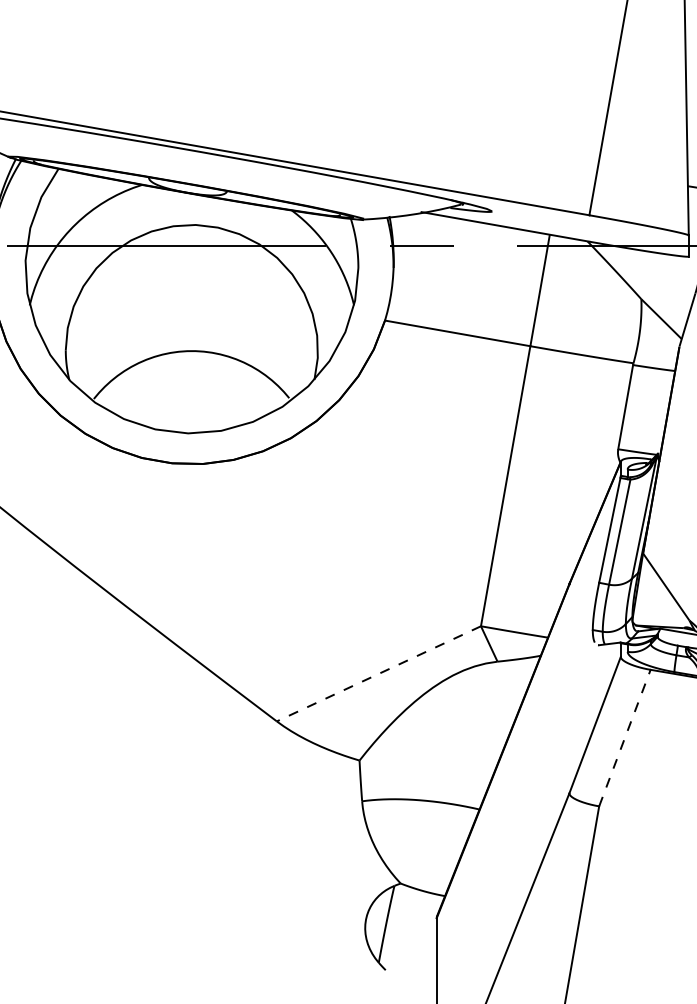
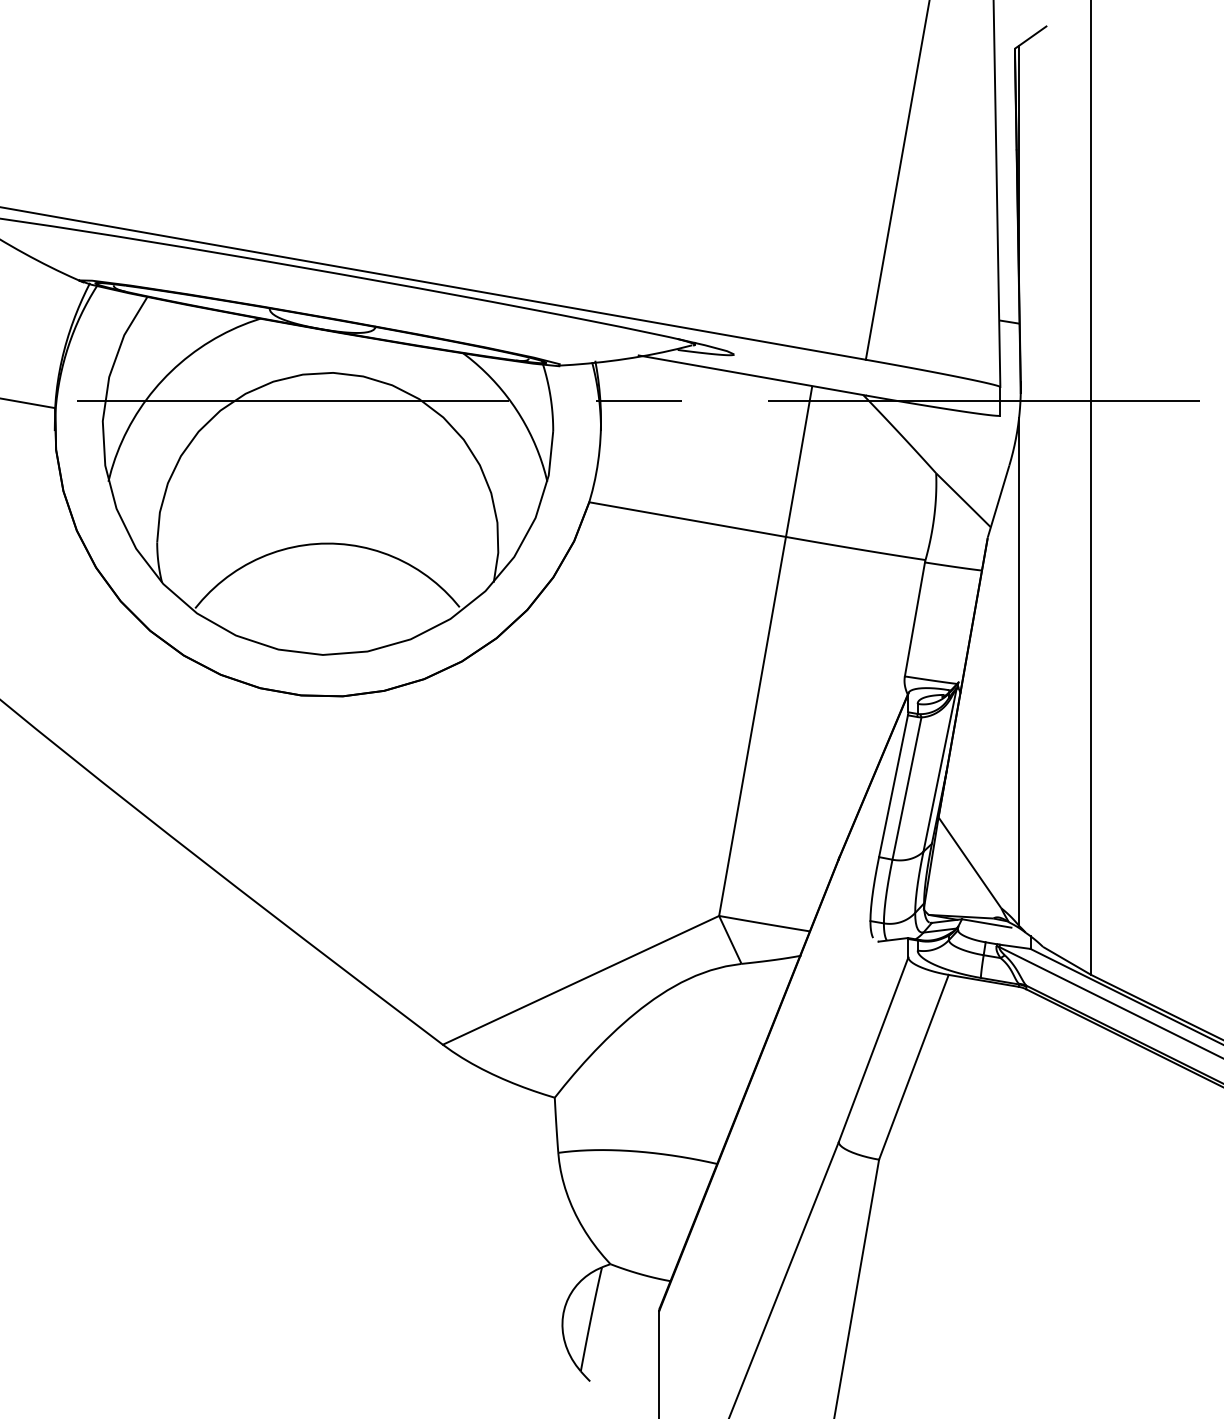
line: (378, 673) -> (580, 980), dashed -> solid
line: (624, 738) -> (913, 1067), dashed -> solid

